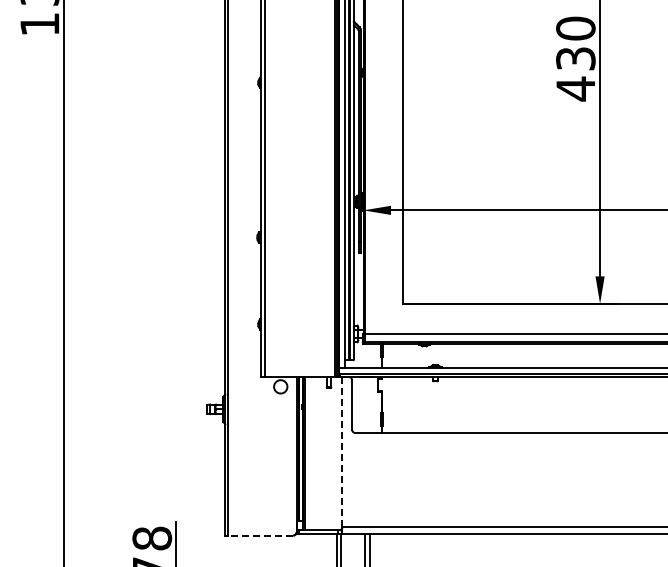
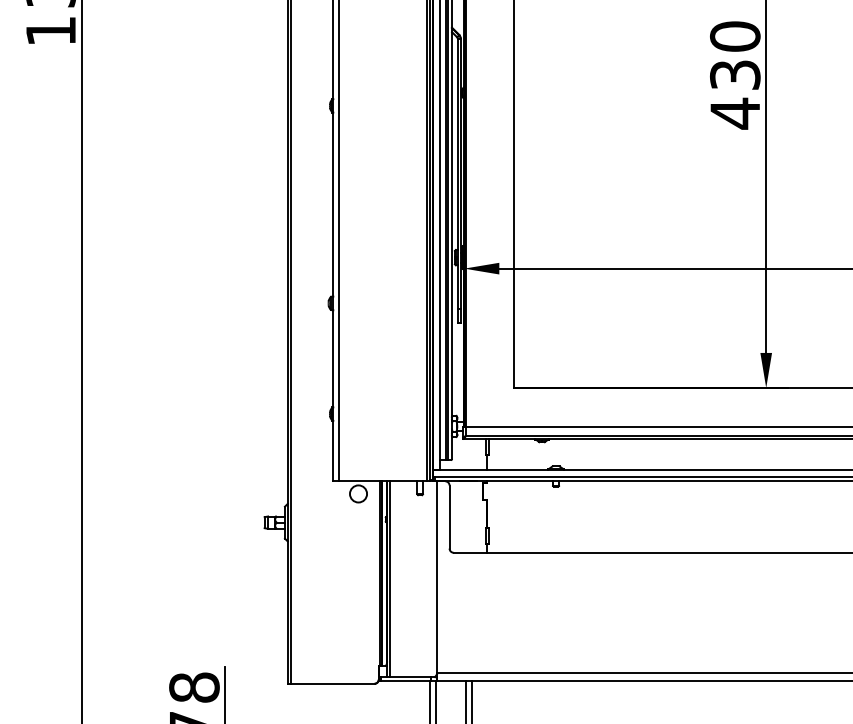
line: (342, 451) -> (437, 576), dashed -> solid
line: (260, 535) -> (332, 683), dashed -> solid

